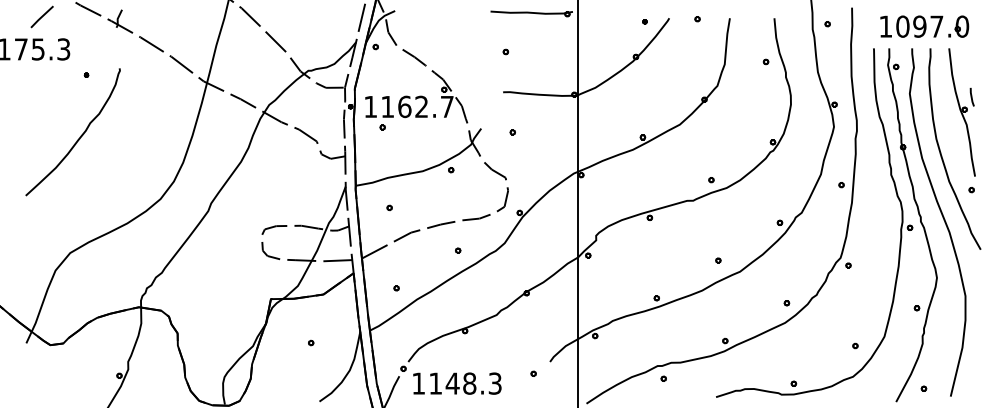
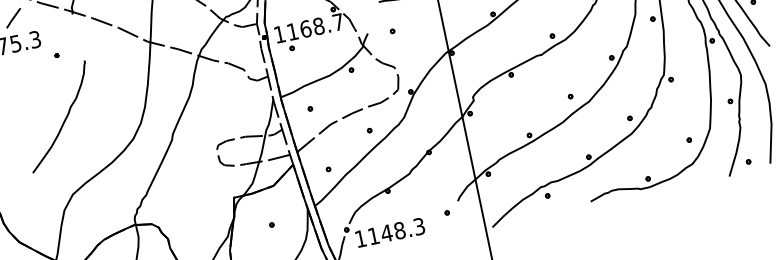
text: (421, 106) -> (318, 26), 1162.7 -> 1168.7
curve: (78, 138) -> (64, 120), moved

